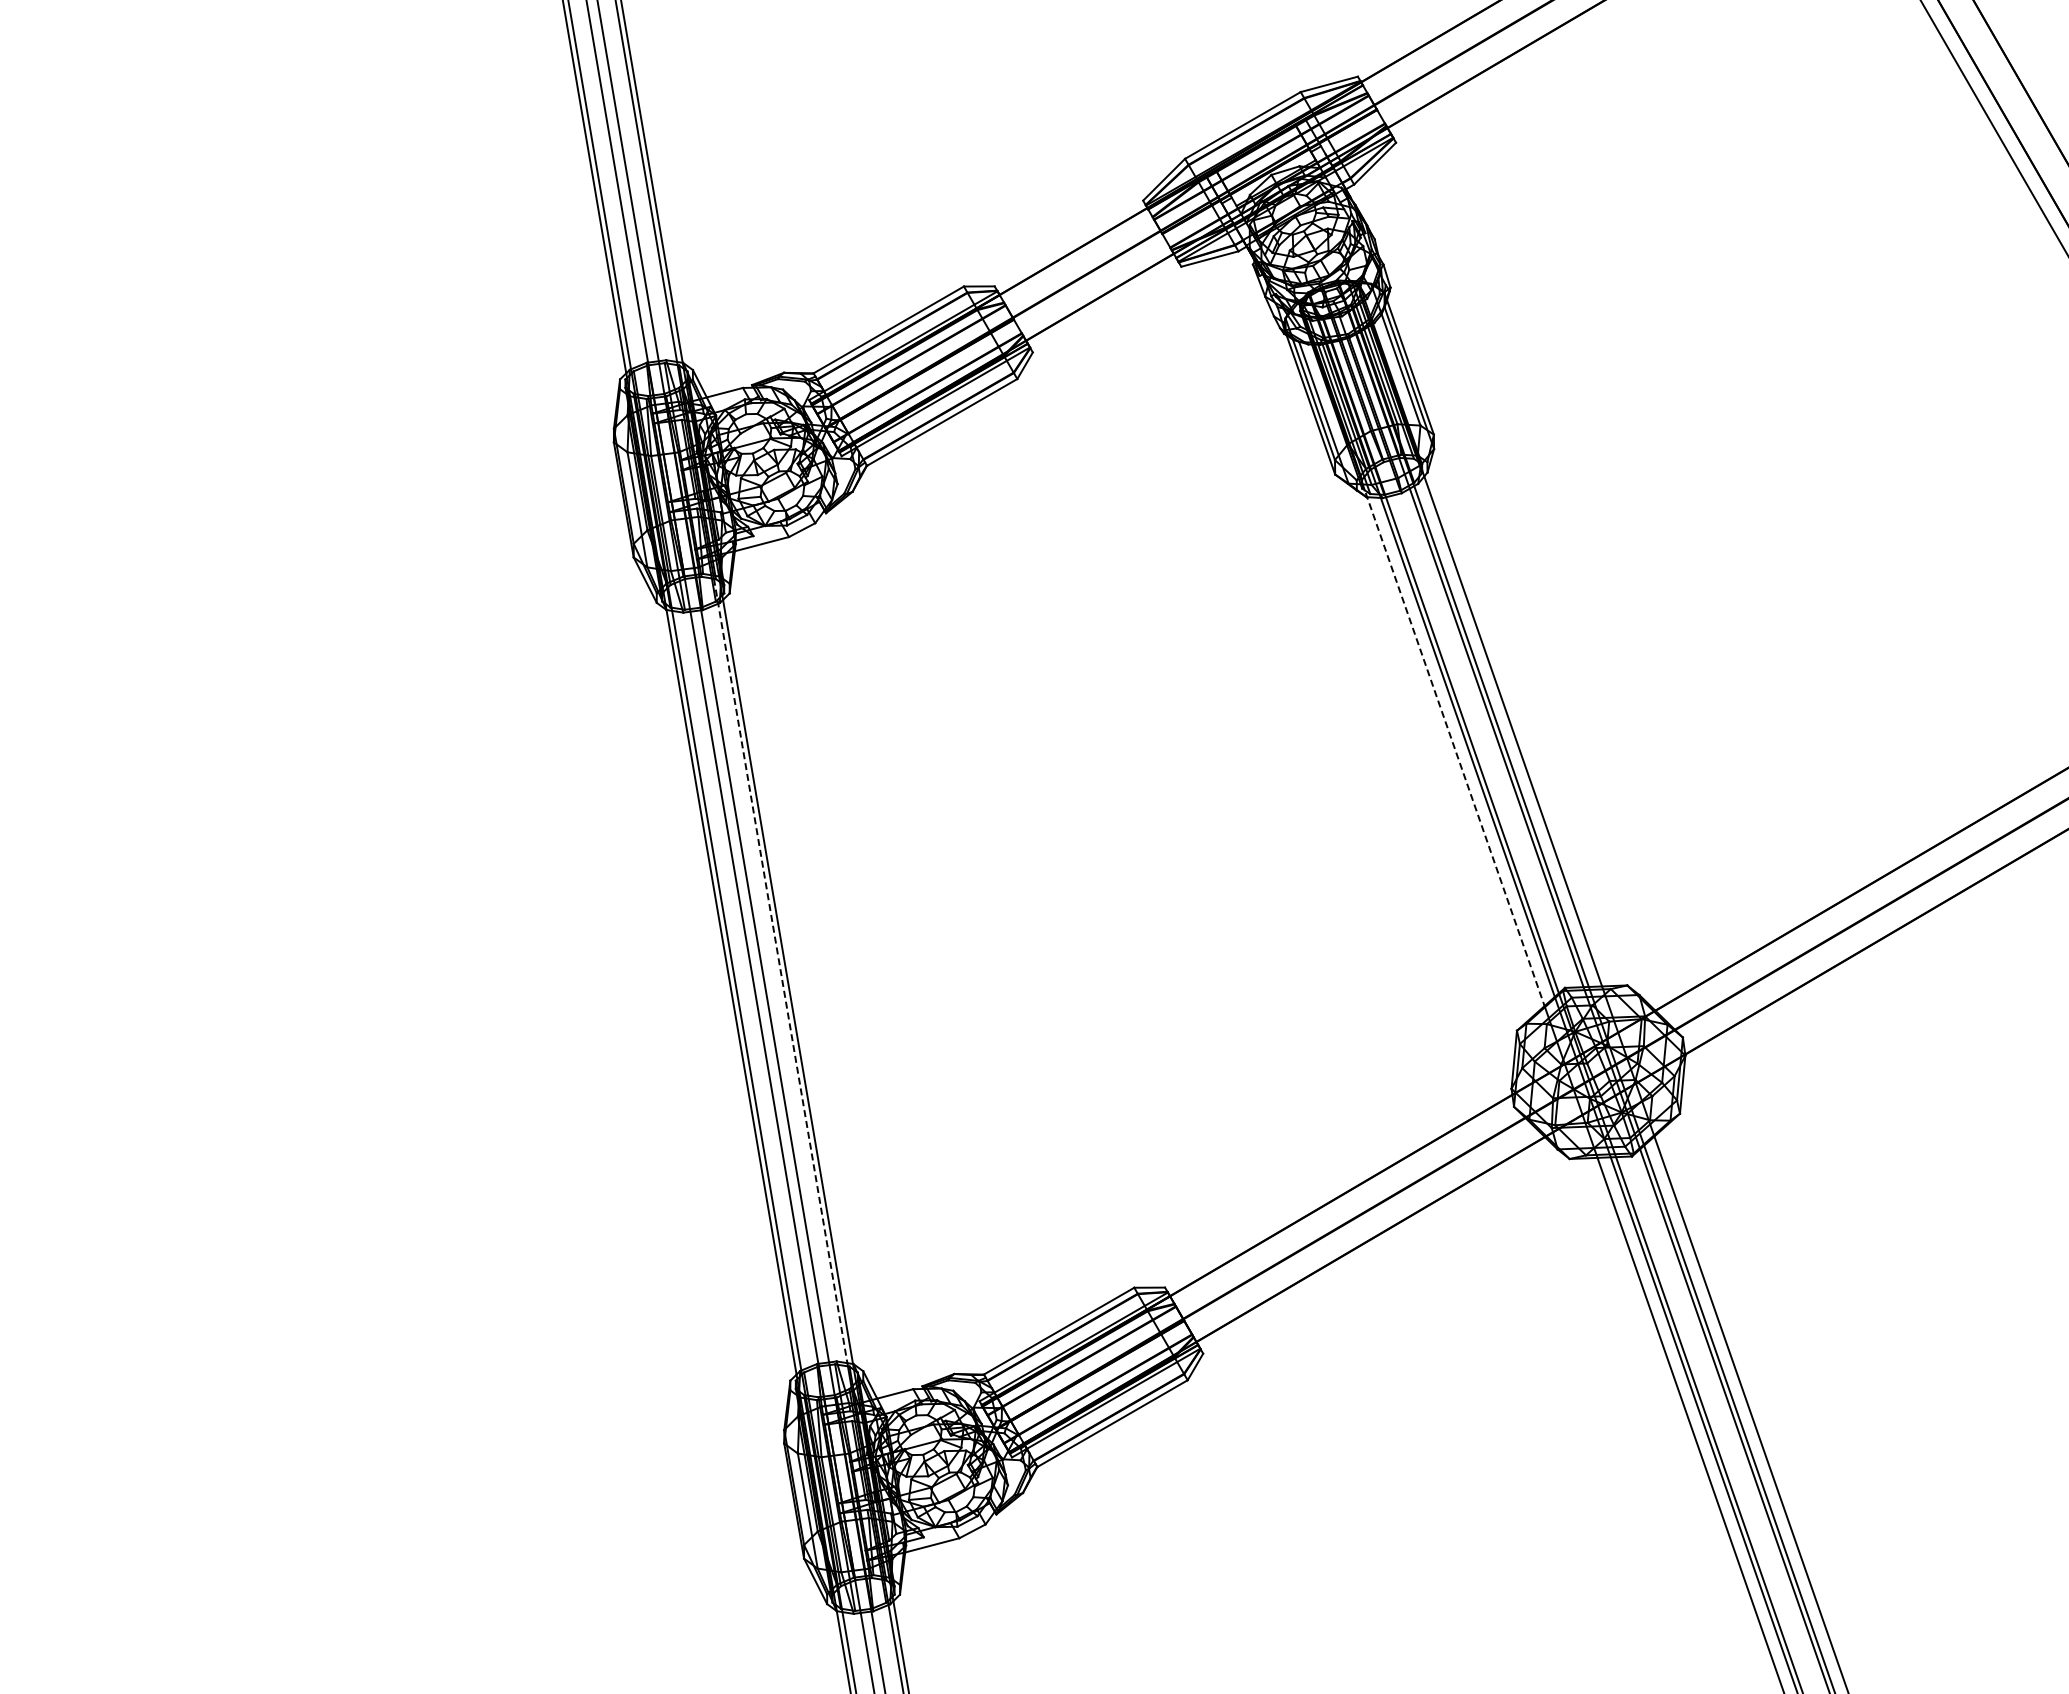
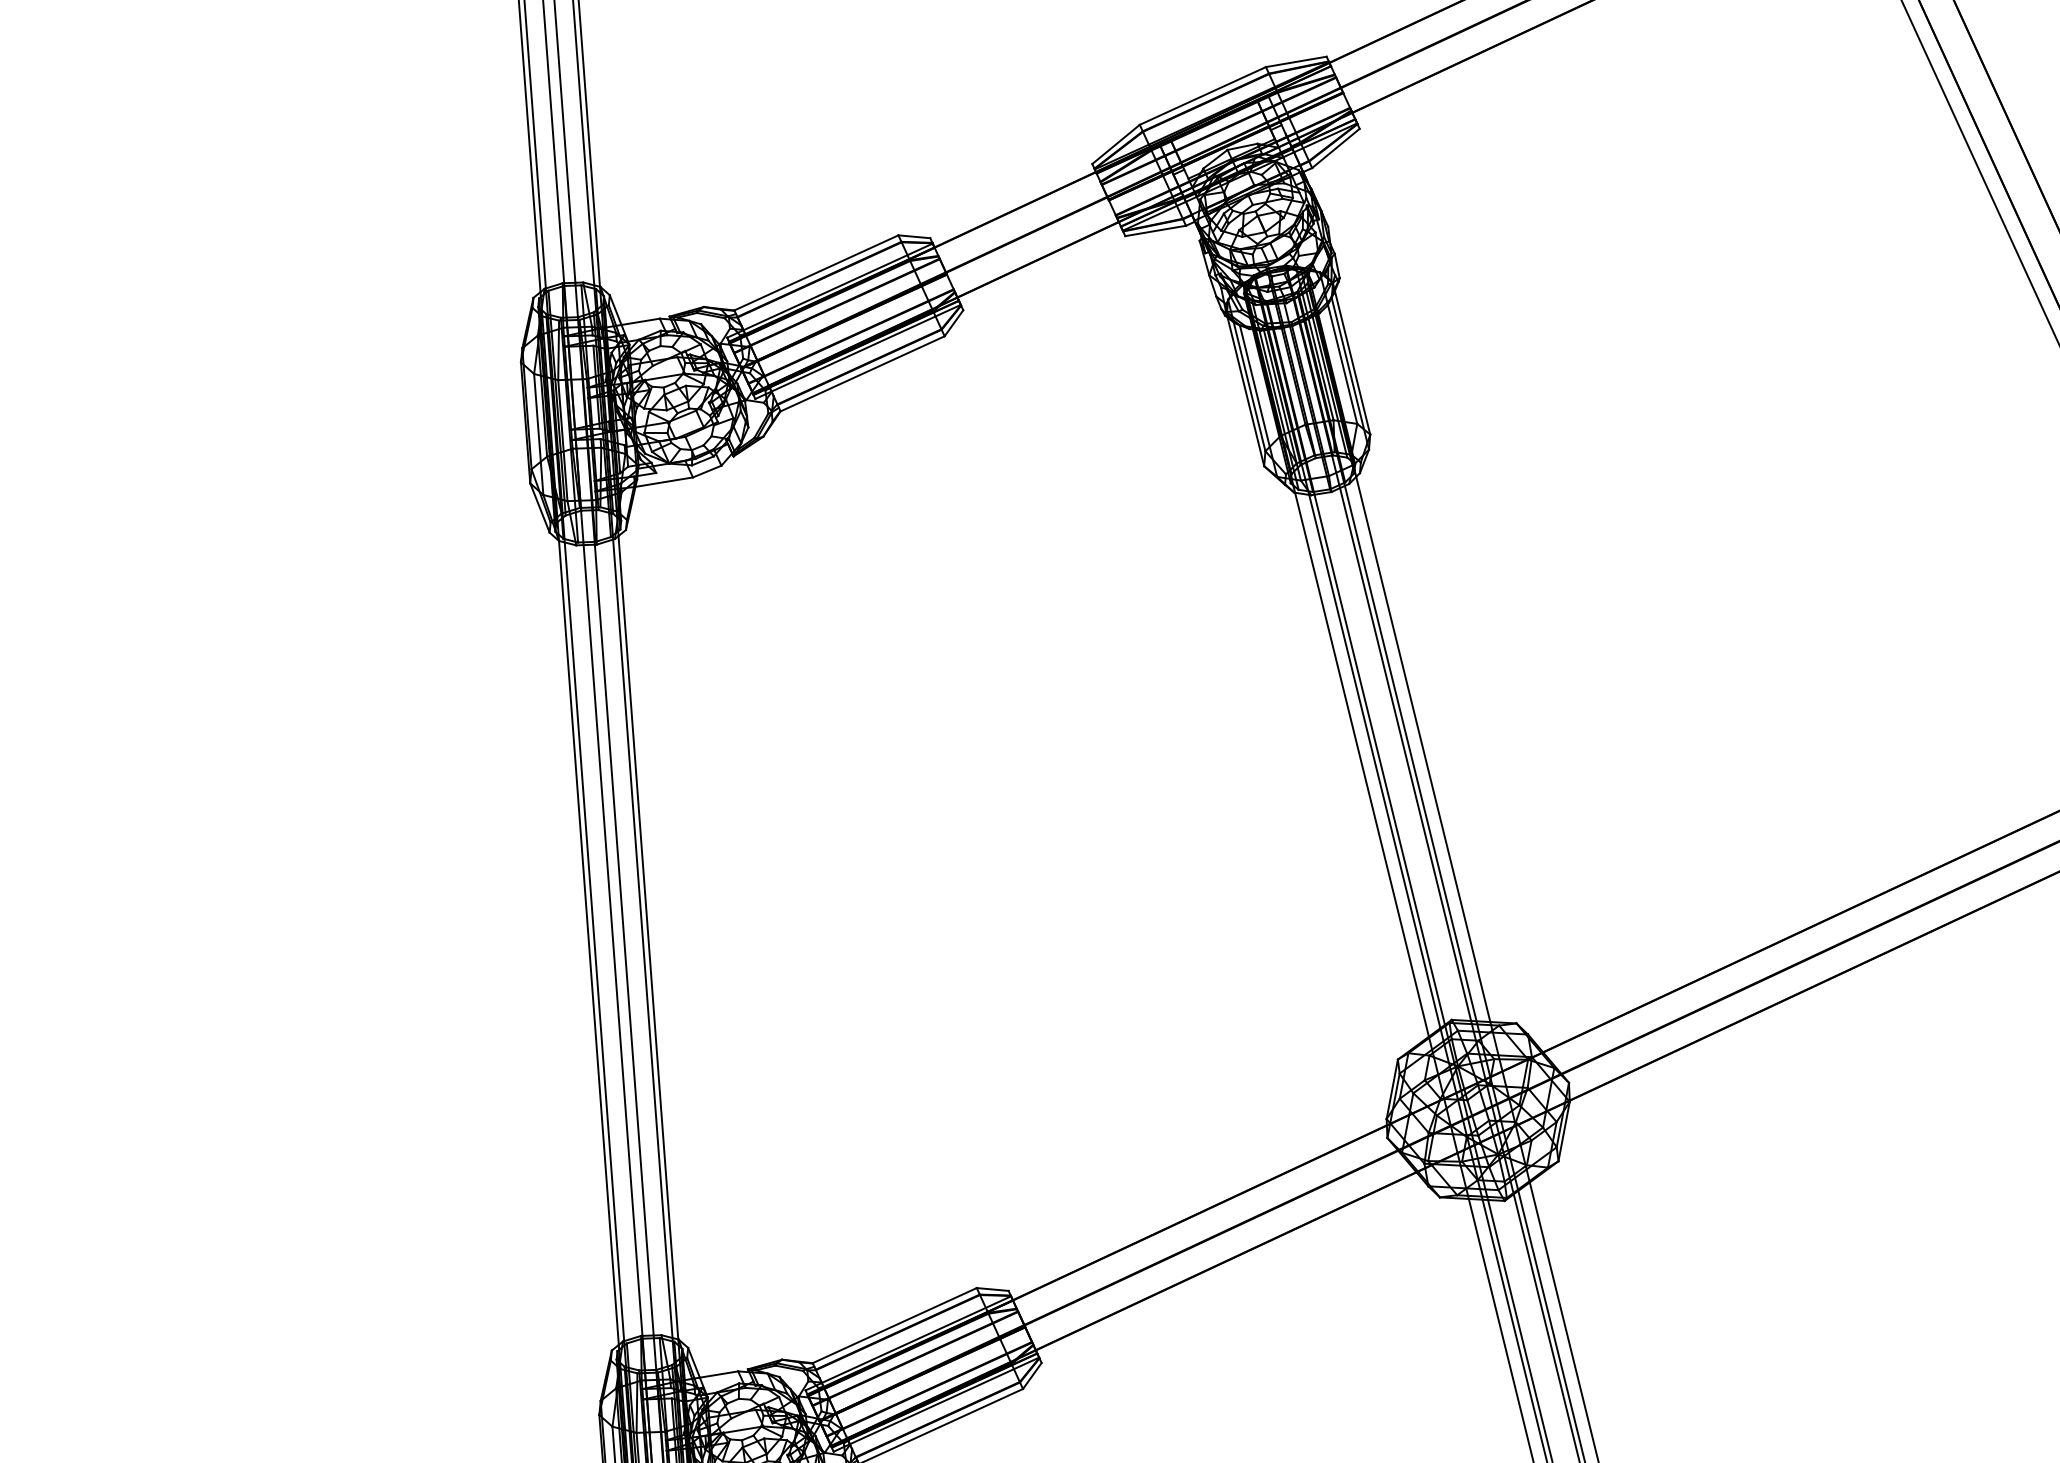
line: (1453, 744) -> (1360, 757), dashed -> solid
line: (780, 970) -> (641, 925), dashed -> solid

